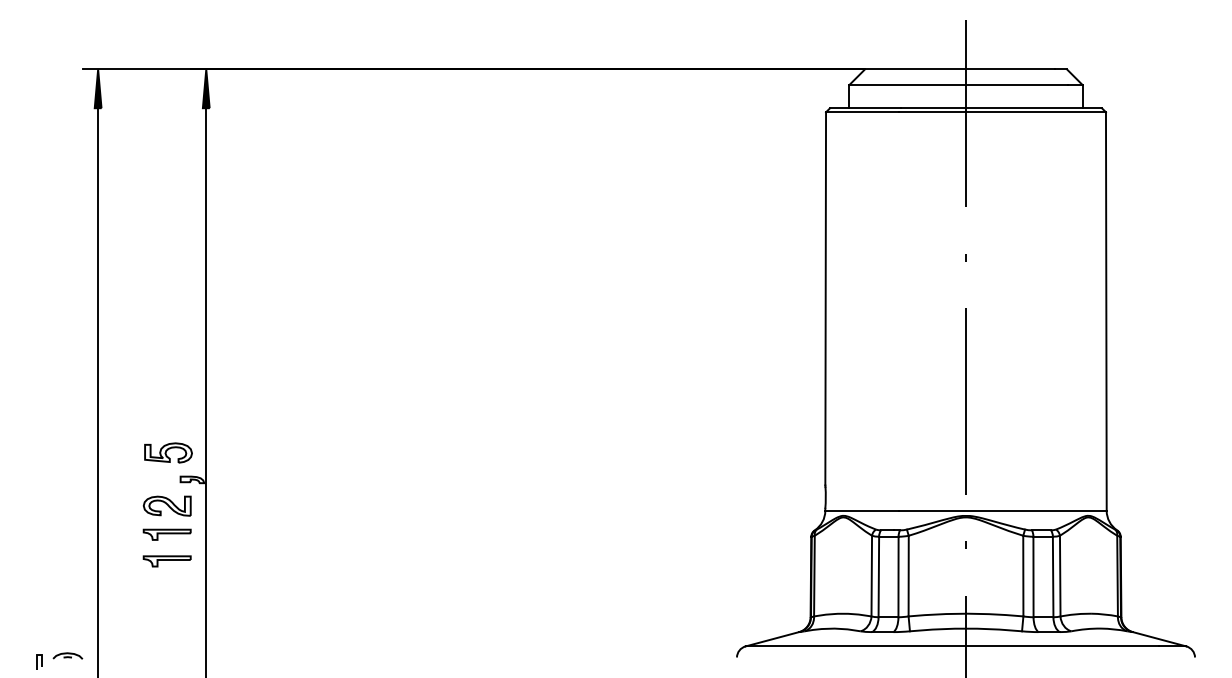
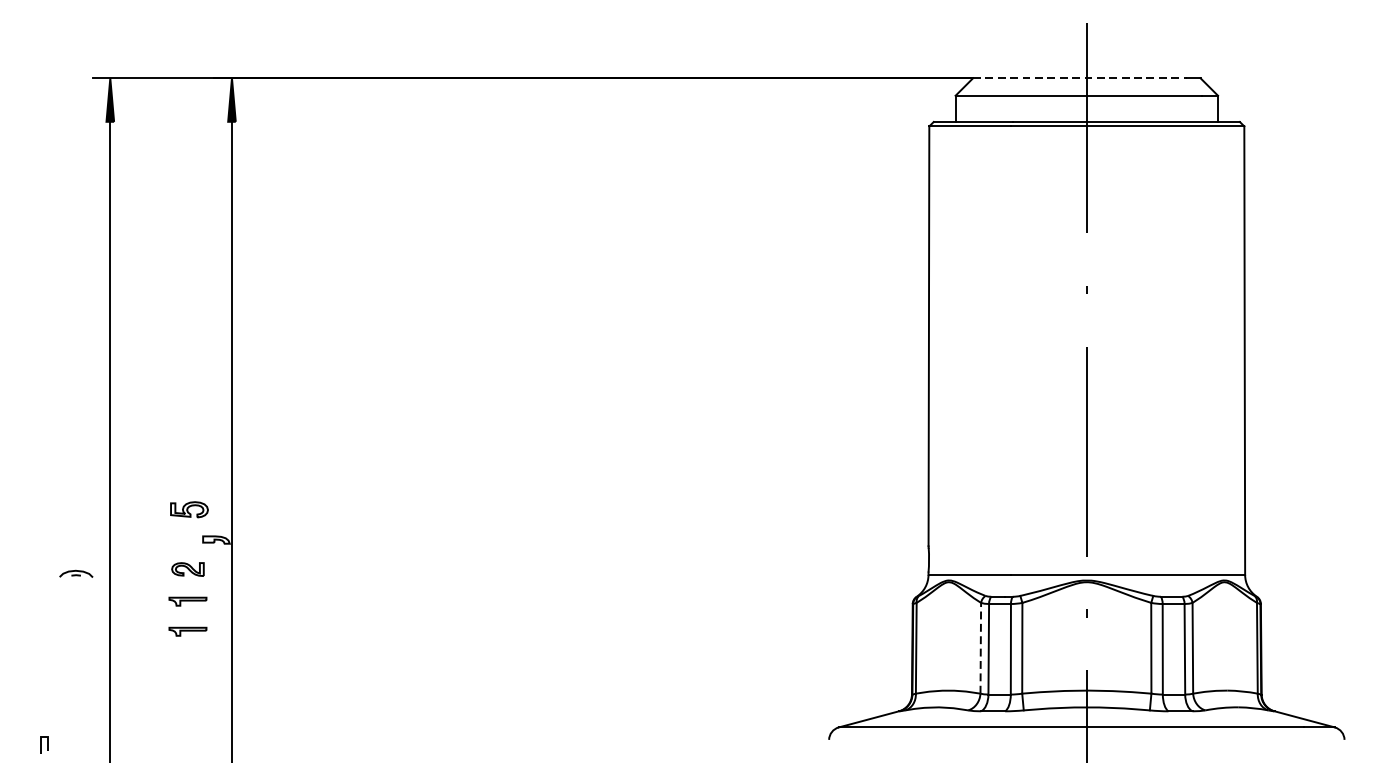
line: (959, 69) -> (1079, 78), solid -> dashed
part: (168, 452) -> (189, 509), size x0.7
part: (166, 505) -> (187, 568), size x0.6
part: (166, 534) -> (187, 601), size x0.7
part: (166, 561) -> (187, 631), size x0.7
line: (871, 575) -> (980, 647), solid -> dashed
part: (67, 655) -> (75, 573), moved

